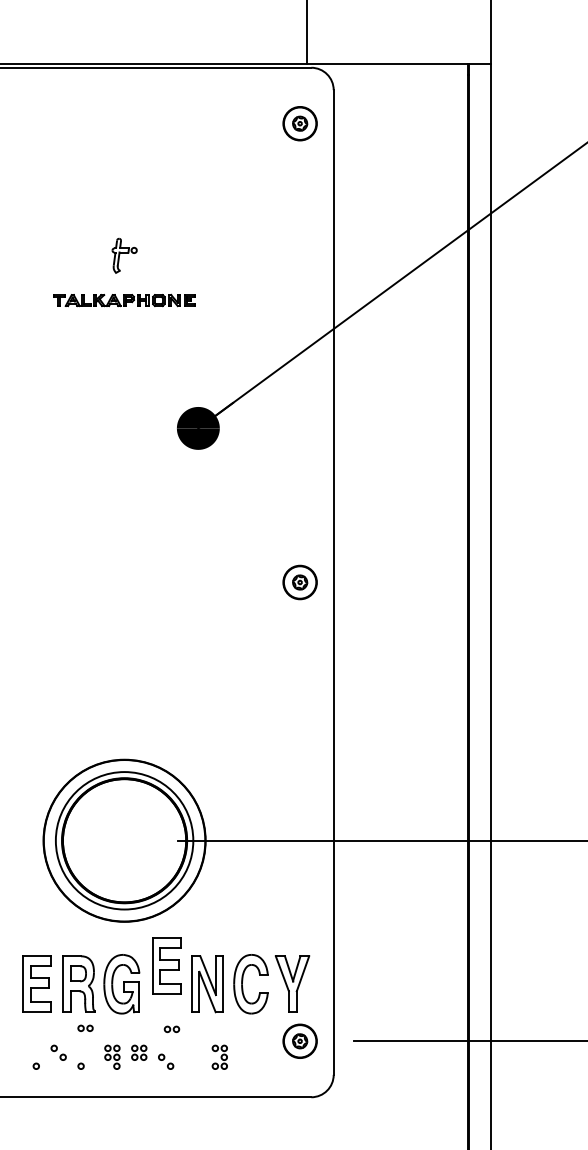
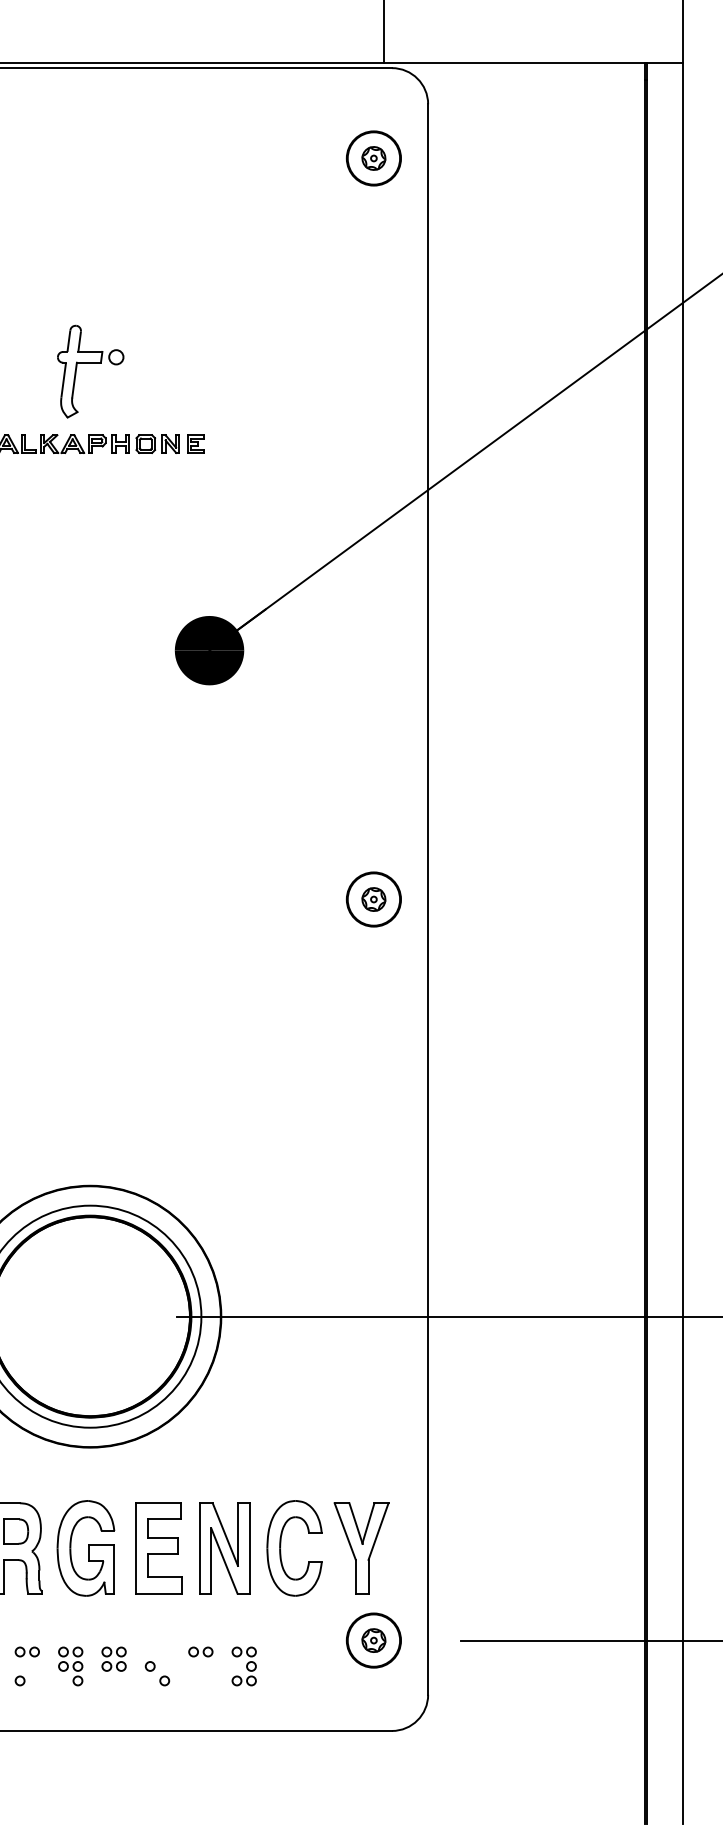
part: (124, 255) -> (90, 371), size x1.67
part: (166, 965) -> (158, 1547), moved
part: (85, 1027) -> (27, 1650), moved
part: (171, 1028) -> (200, 1650), moved

